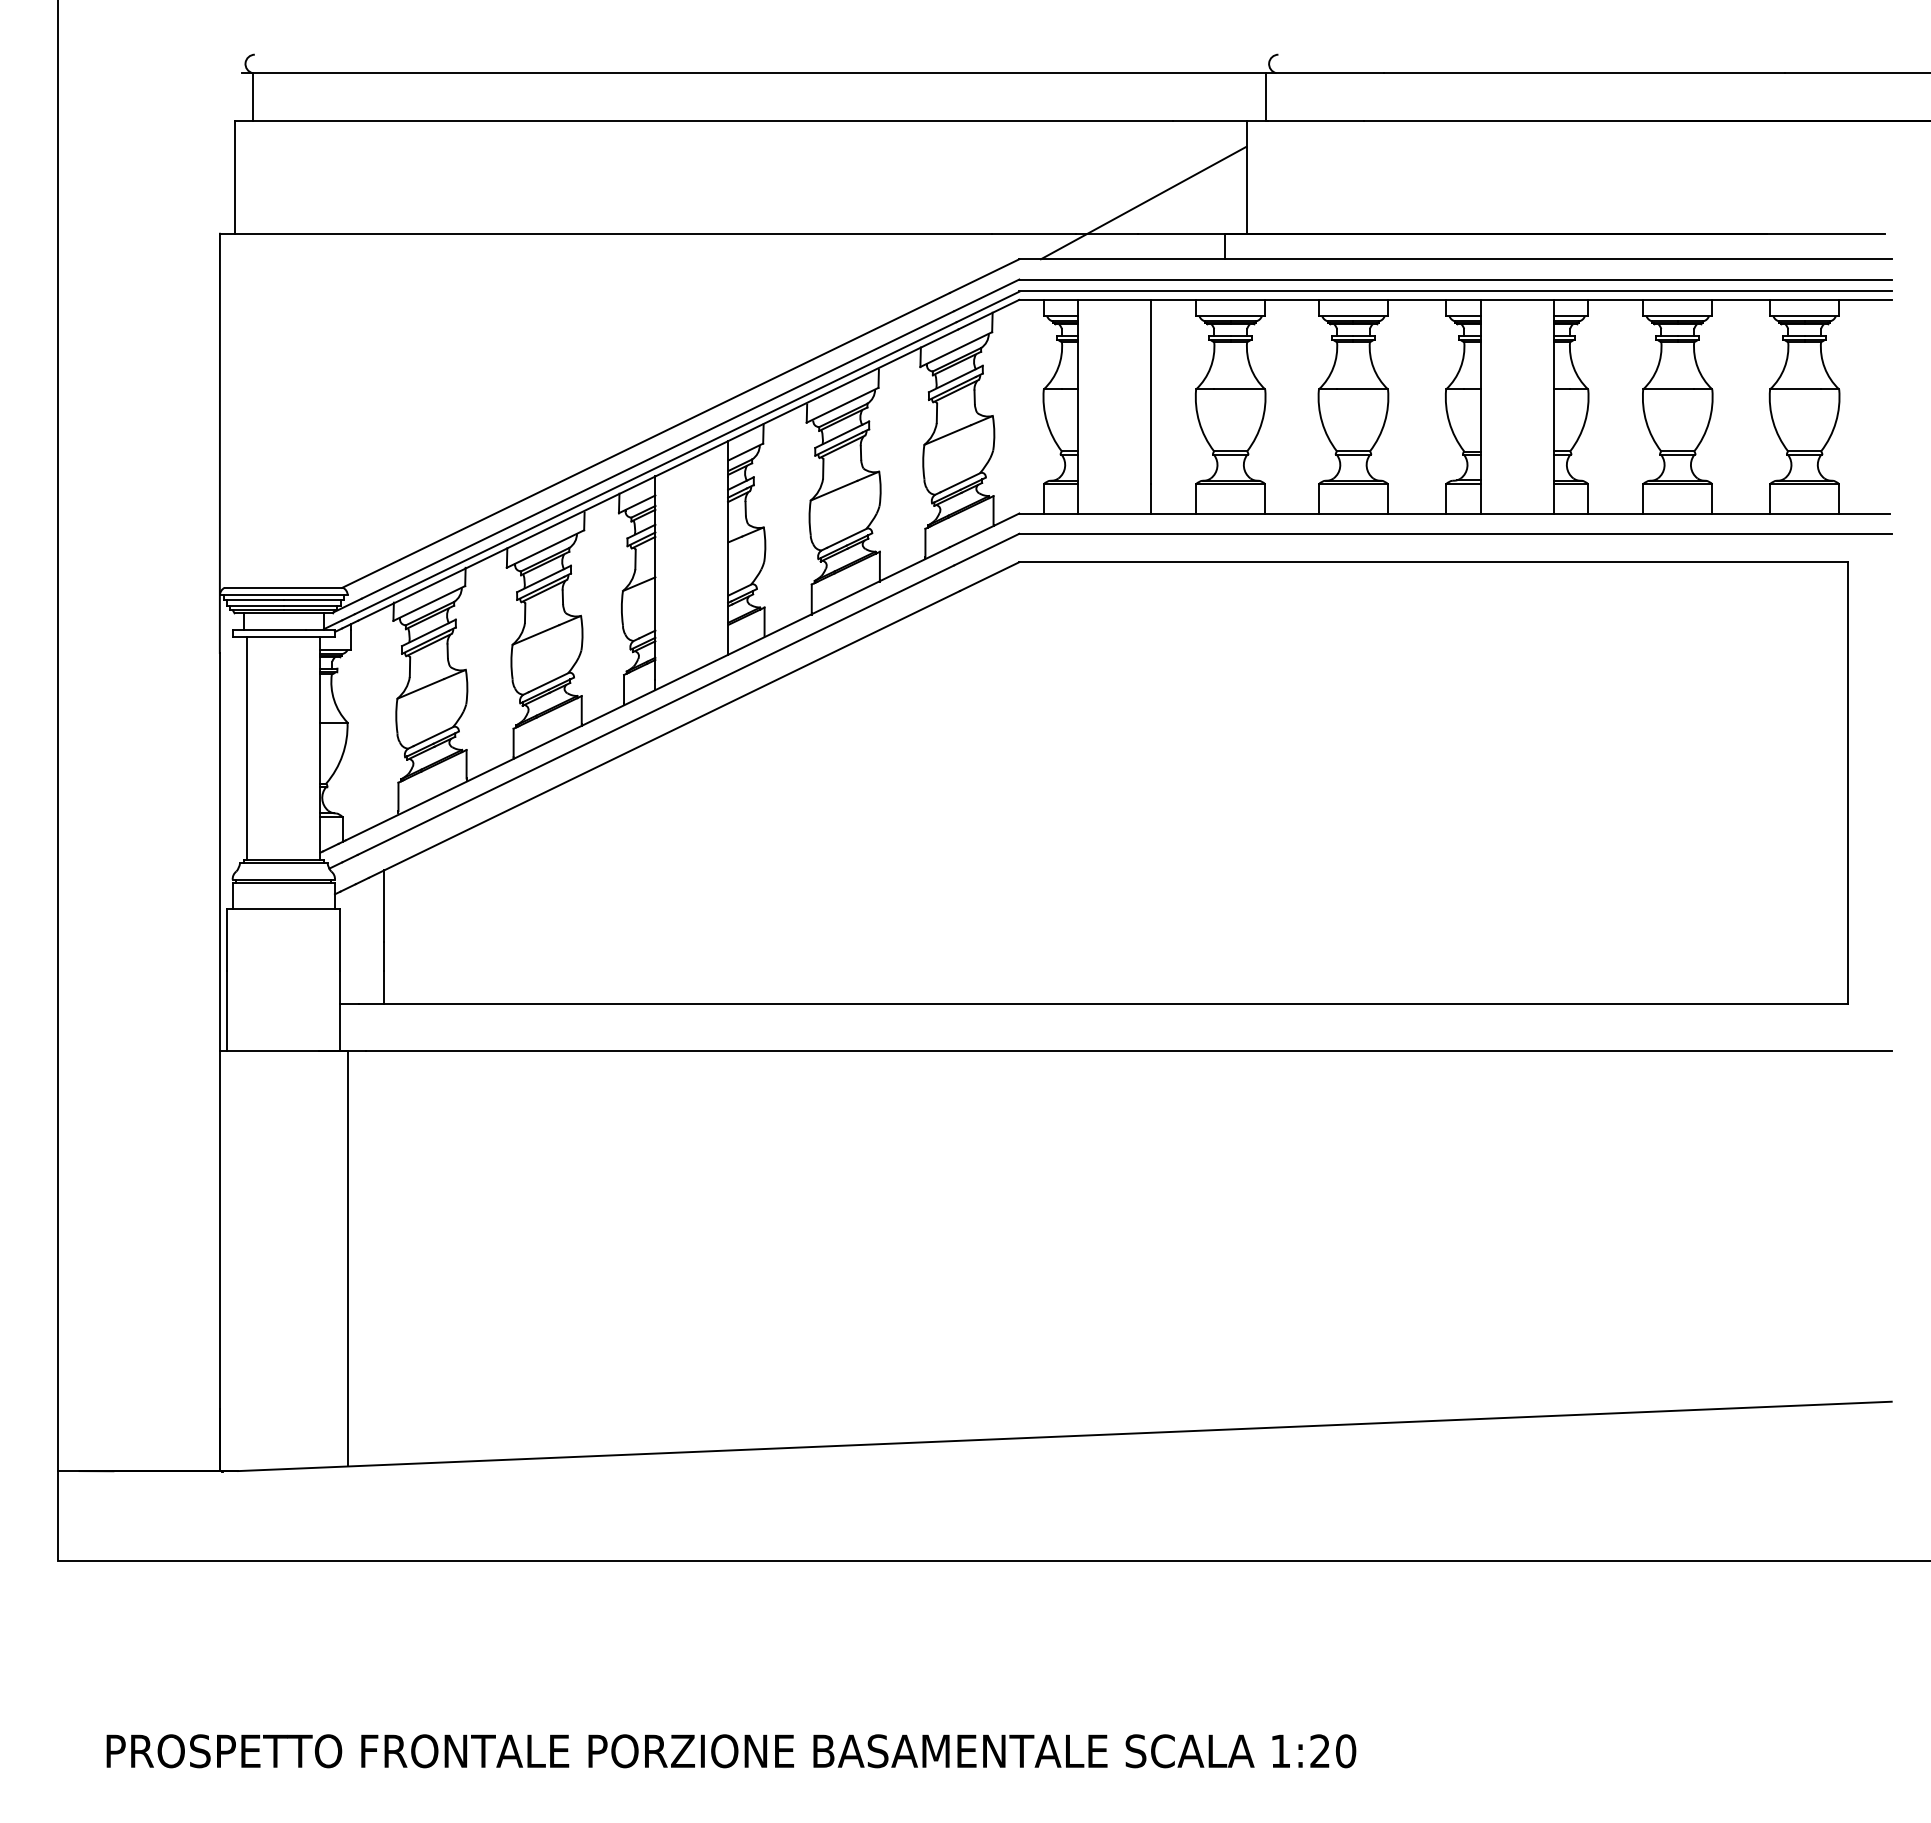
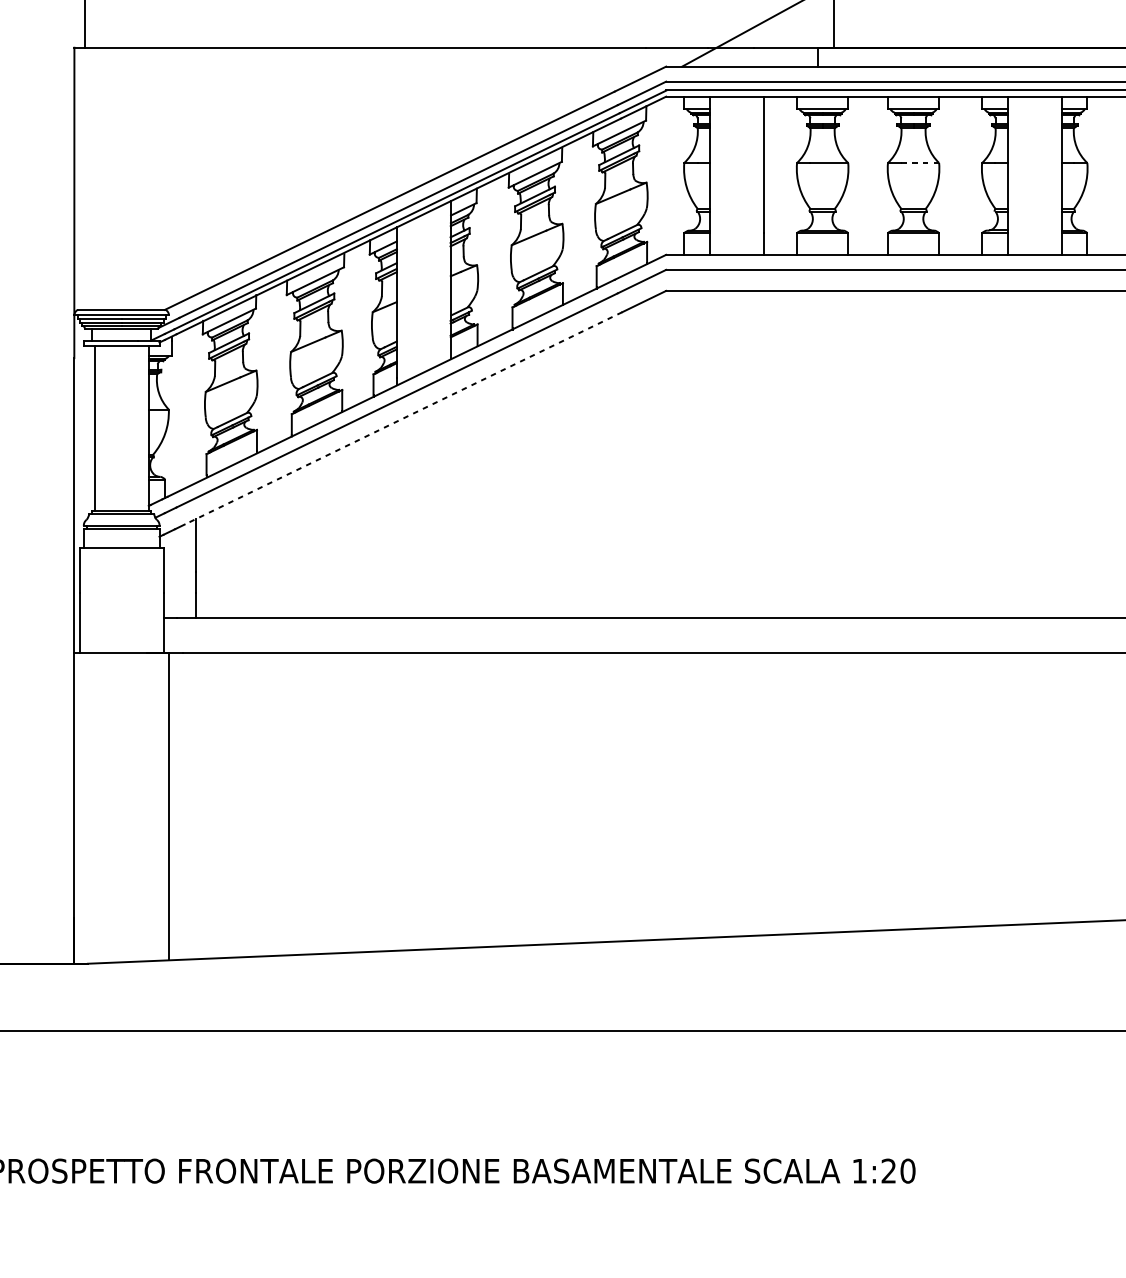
line: (1362, 389) -> (920, 163), solid -> dashed
line: (664, 734) -> (403, 418), solid -> dashed

